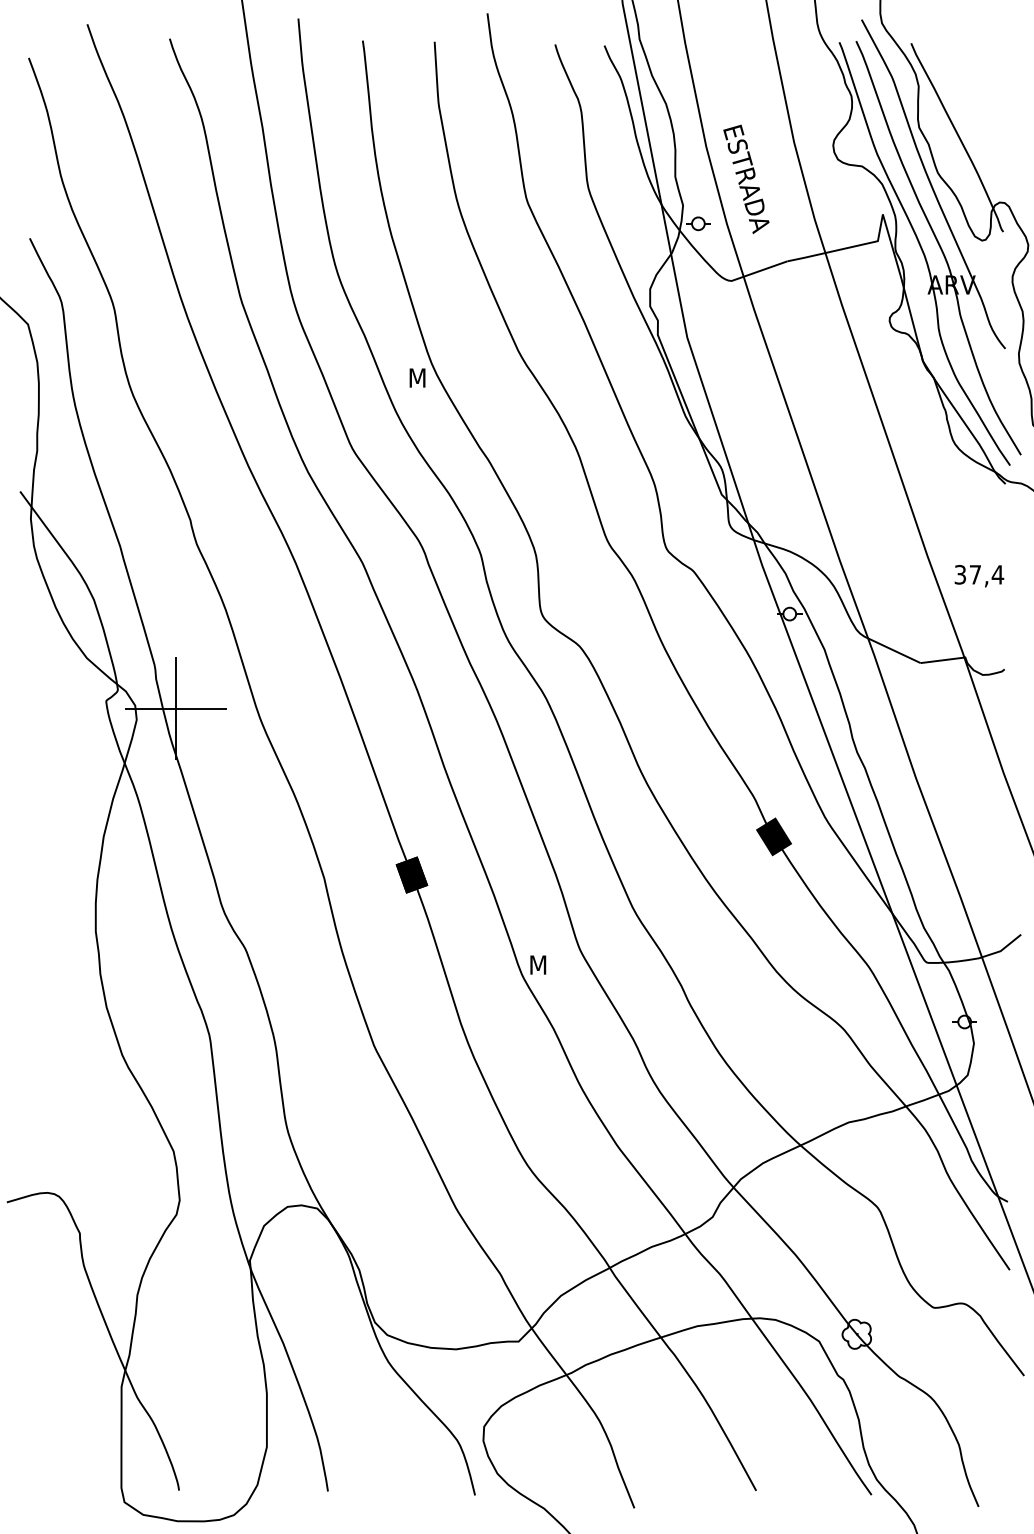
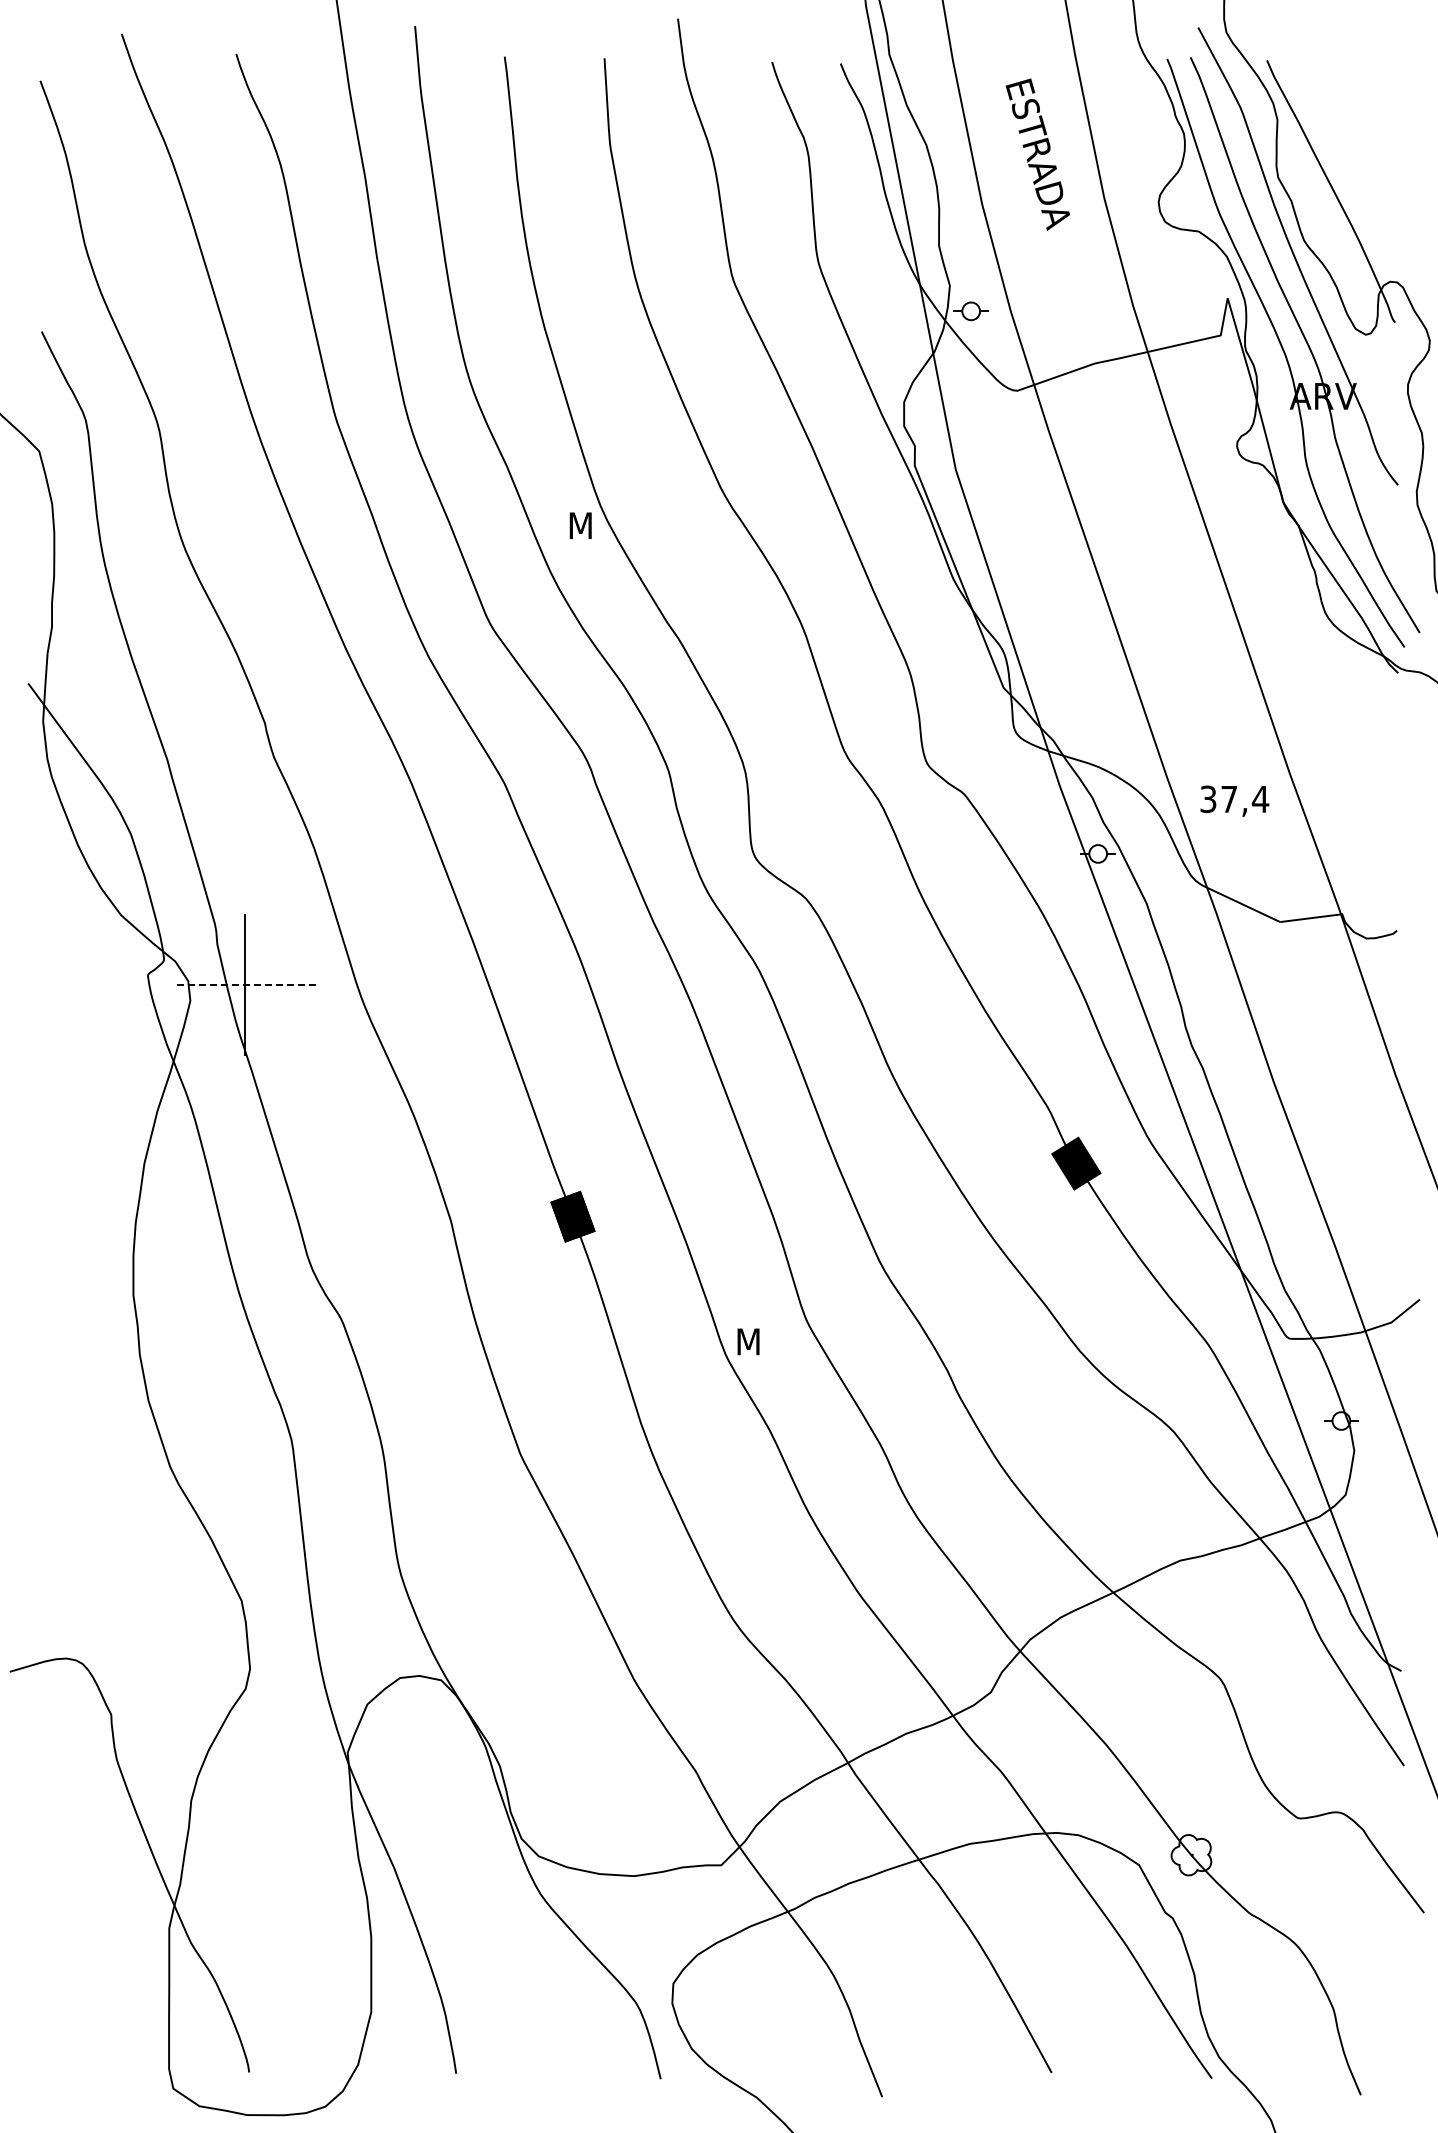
text: (746, 179) -> (1037, 154), moved
text: (979, 575) -> (1234, 800), moved
line: (176, 708) -> (245, 985), solid -> dashed

